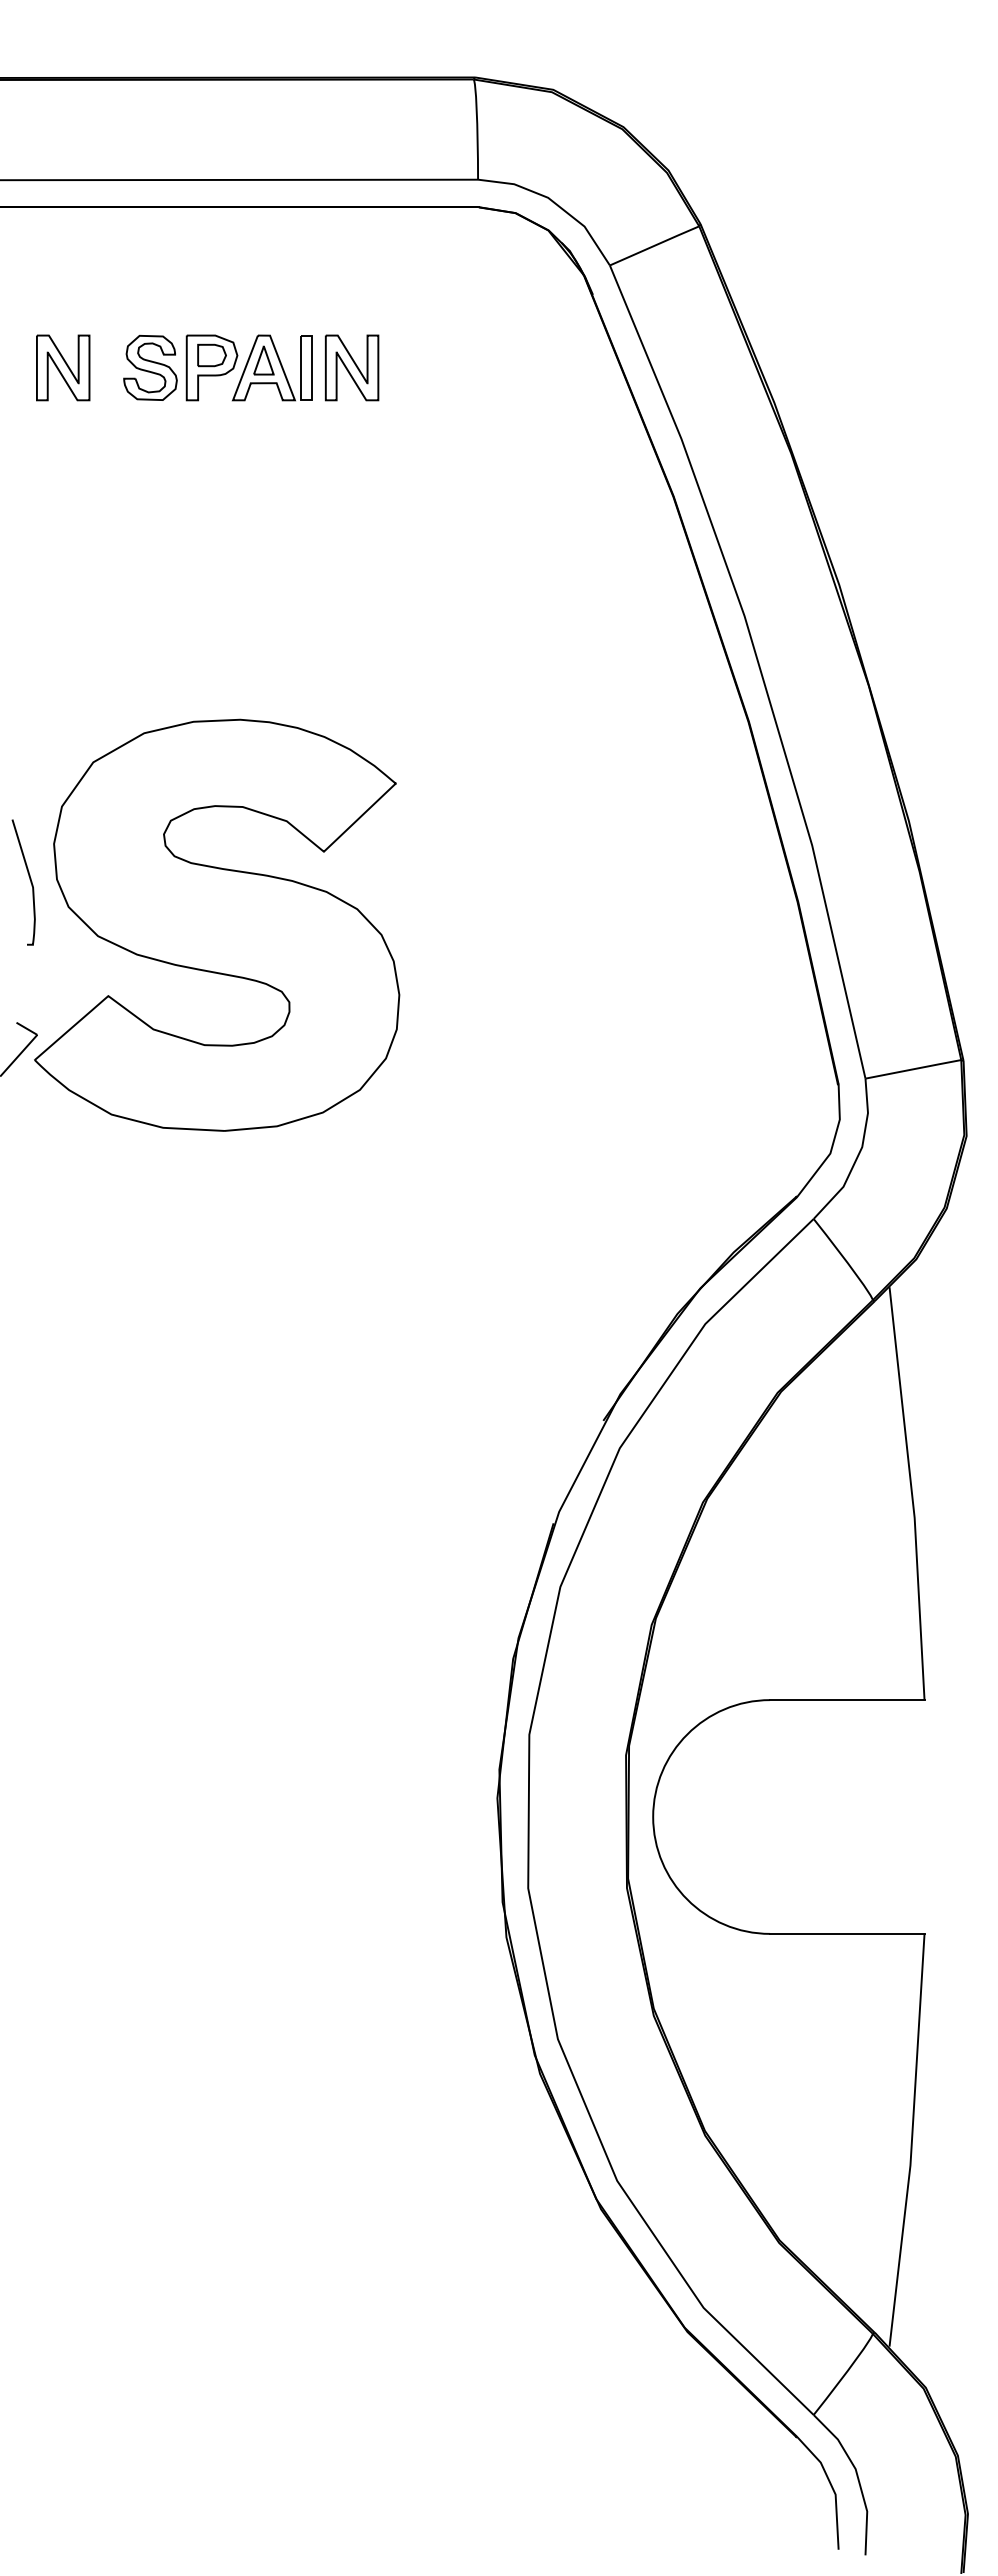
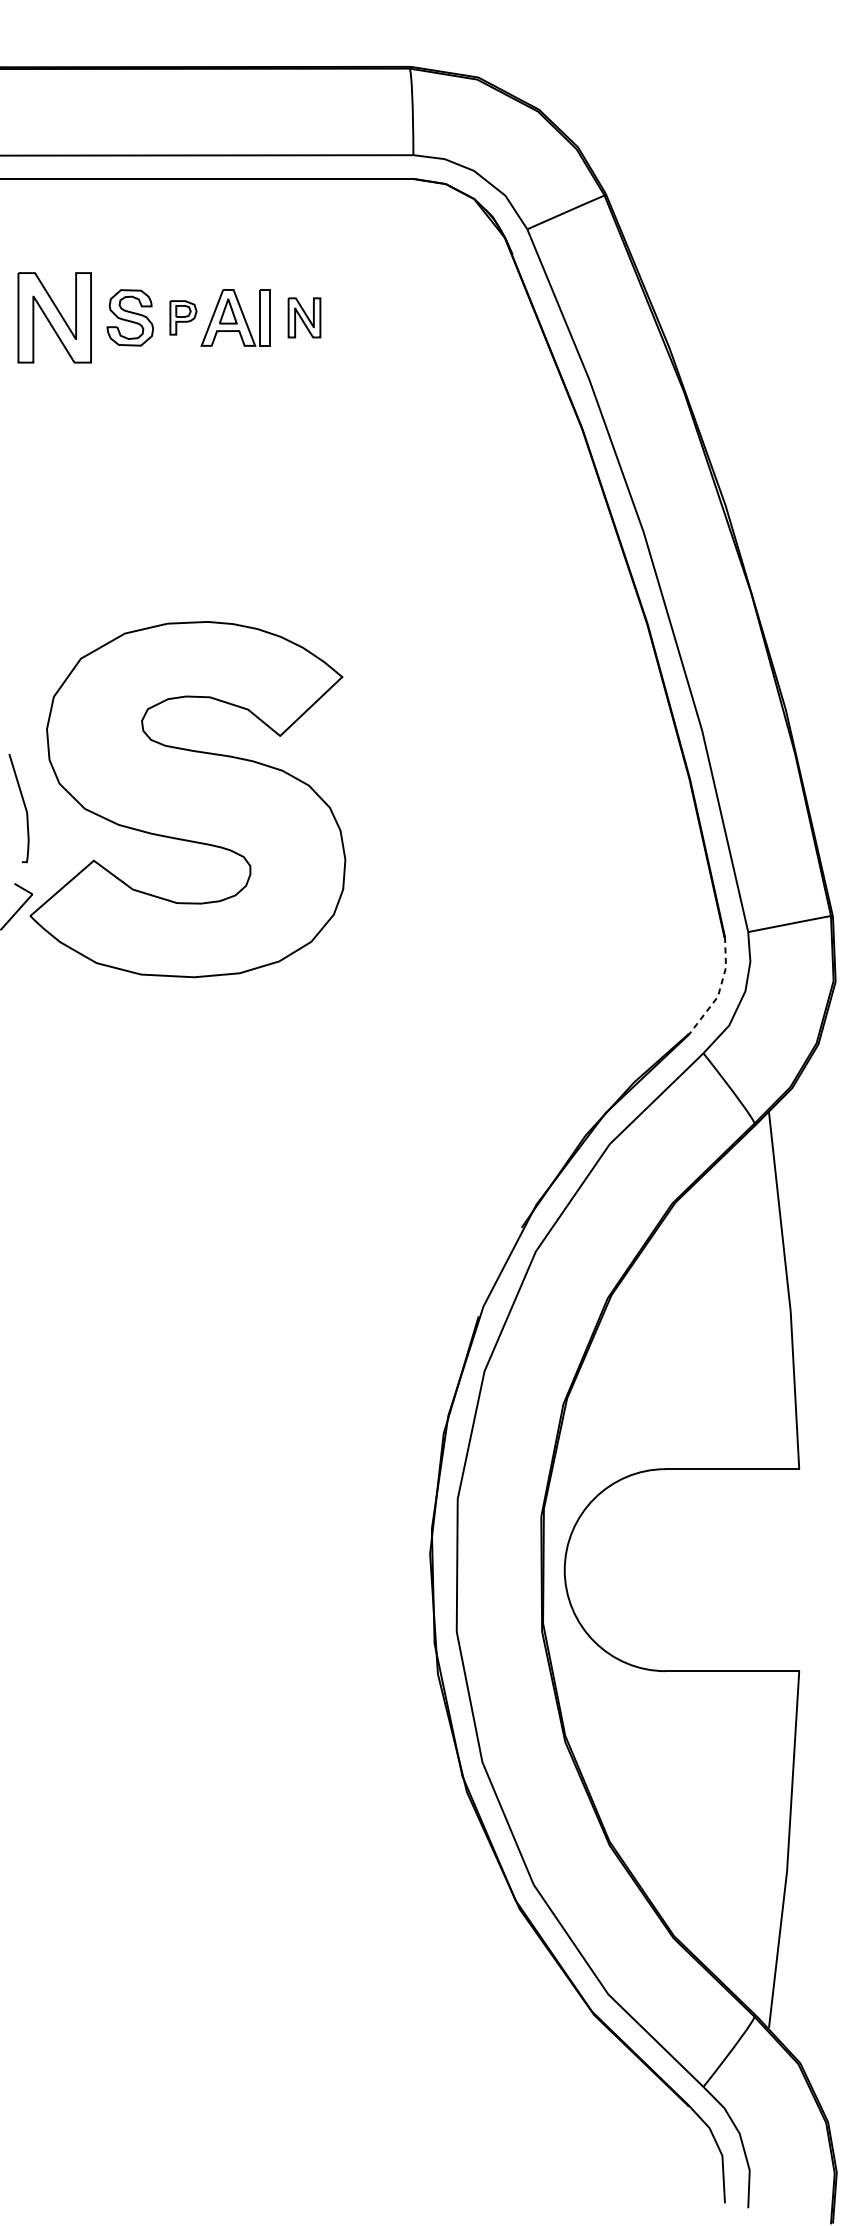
part: (63, 367) -> (55, 317), size x1.6
part: (211, 367) -> (183, 317), size x0.6
part: (351, 367) -> (304, 317), size x0.7
curve: (29, 879) -> (24, 805), moved
line: (832, 1146) -> (719, 990), solid -> dashed

